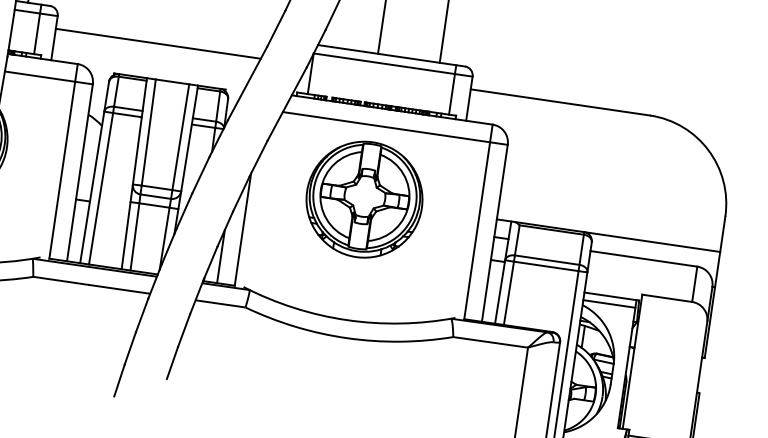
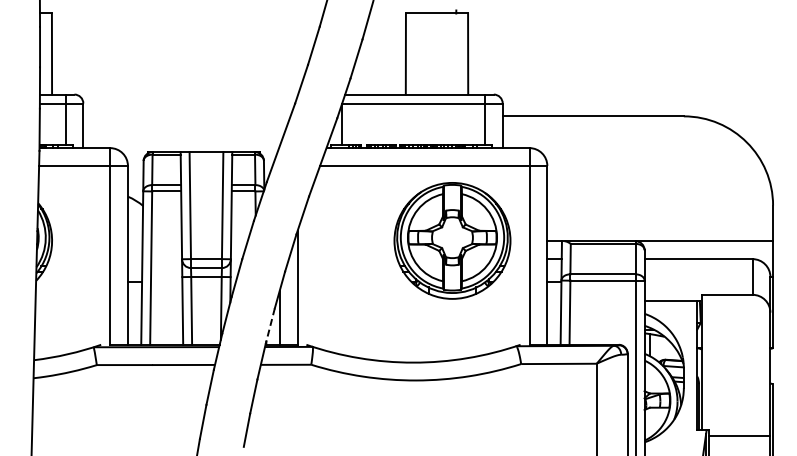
line: (157, 43) -> (186, 116), removed
part: (364, 199) -> (452, 240), moved
line: (210, 263) -> (270, 326), solid -> dashed
line: (609, 303) -> (670, 308), removed

